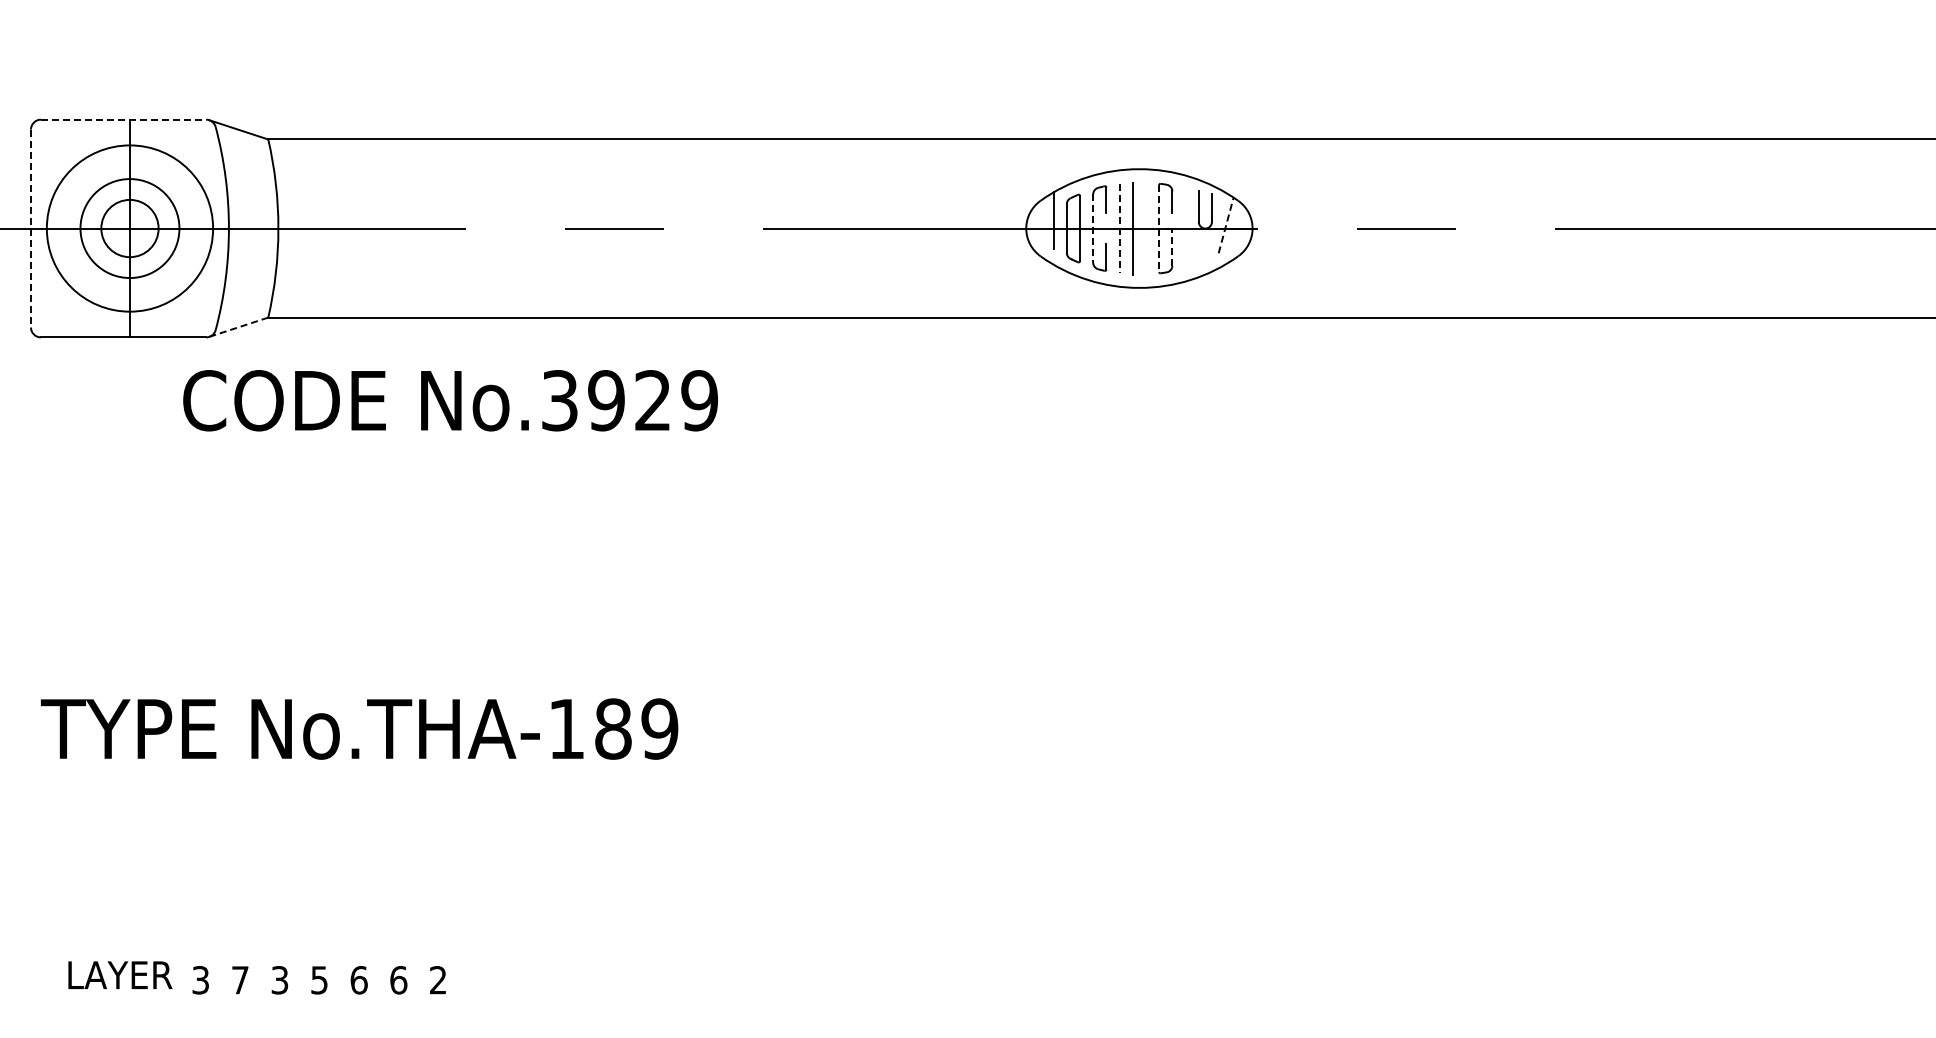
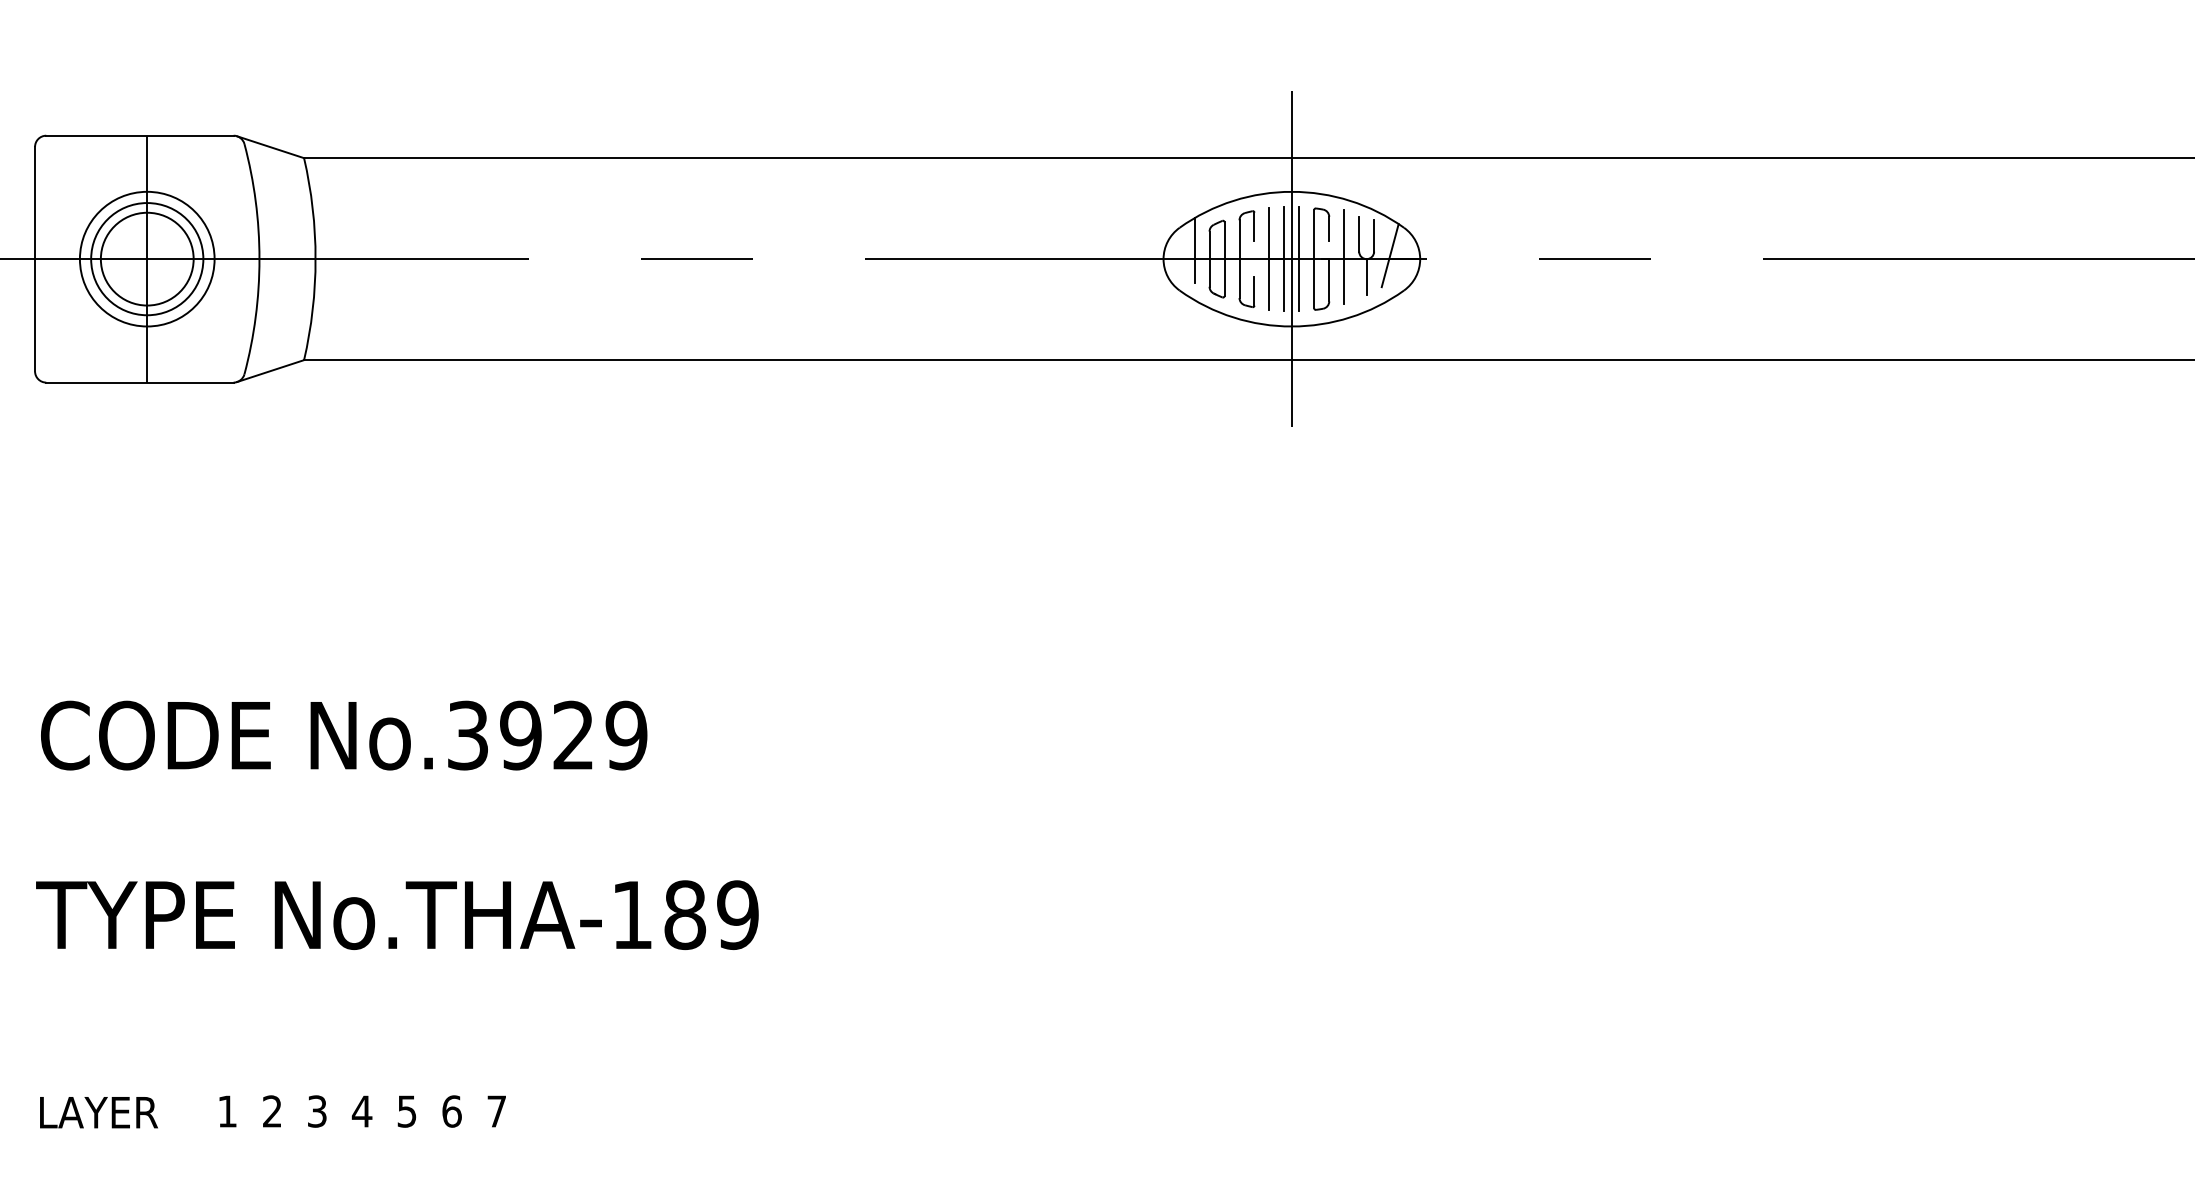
line: (123, 119) -> (139, 135), dashed -> solid
line: (1226, 225) -> (1390, 255), dashed -> solid
line: (1185, 226) -> (1344, 256), added
line: (31, 228) -> (35, 259), dashed -> solid
circle: (129, 228) -> (146, 259), size x0.71
circle: (129, 228) -> (146, 259), size x1.43
line: (1119, 228) -> (1269, 259), dashed -> solid
line: (1139, 228) -> (1291, 259), added
line: (1146, 228) -> (1299, 259), added
line: (1093, 229) -> (1239, 260), dashed -> solid
line: (1159, 229) -> (1314, 260), dashed -> solid
line: (1205, 244) -> (1366, 277), added
line: (1172, 247) -> (1329, 280), dashed -> solid
line: (238, 327) -> (270, 371), dashed -> solid
text: (450, 400) -> (344, 735), moved
text: (359, 728) -> (397, 914), moved
text: (120, 974) -> (99, 1111), moved
text: (200, 980) -> (227, 1111), 3 -> 1
text: (240, 980) -> (272, 1111), 7 -> 2
text: (319, 980) -> (362, 1111), 5 -> 4
text: (358, 980) -> (406, 1111), 6 -> 5
text: (438, 980) -> (497, 1111), 2 -> 7

